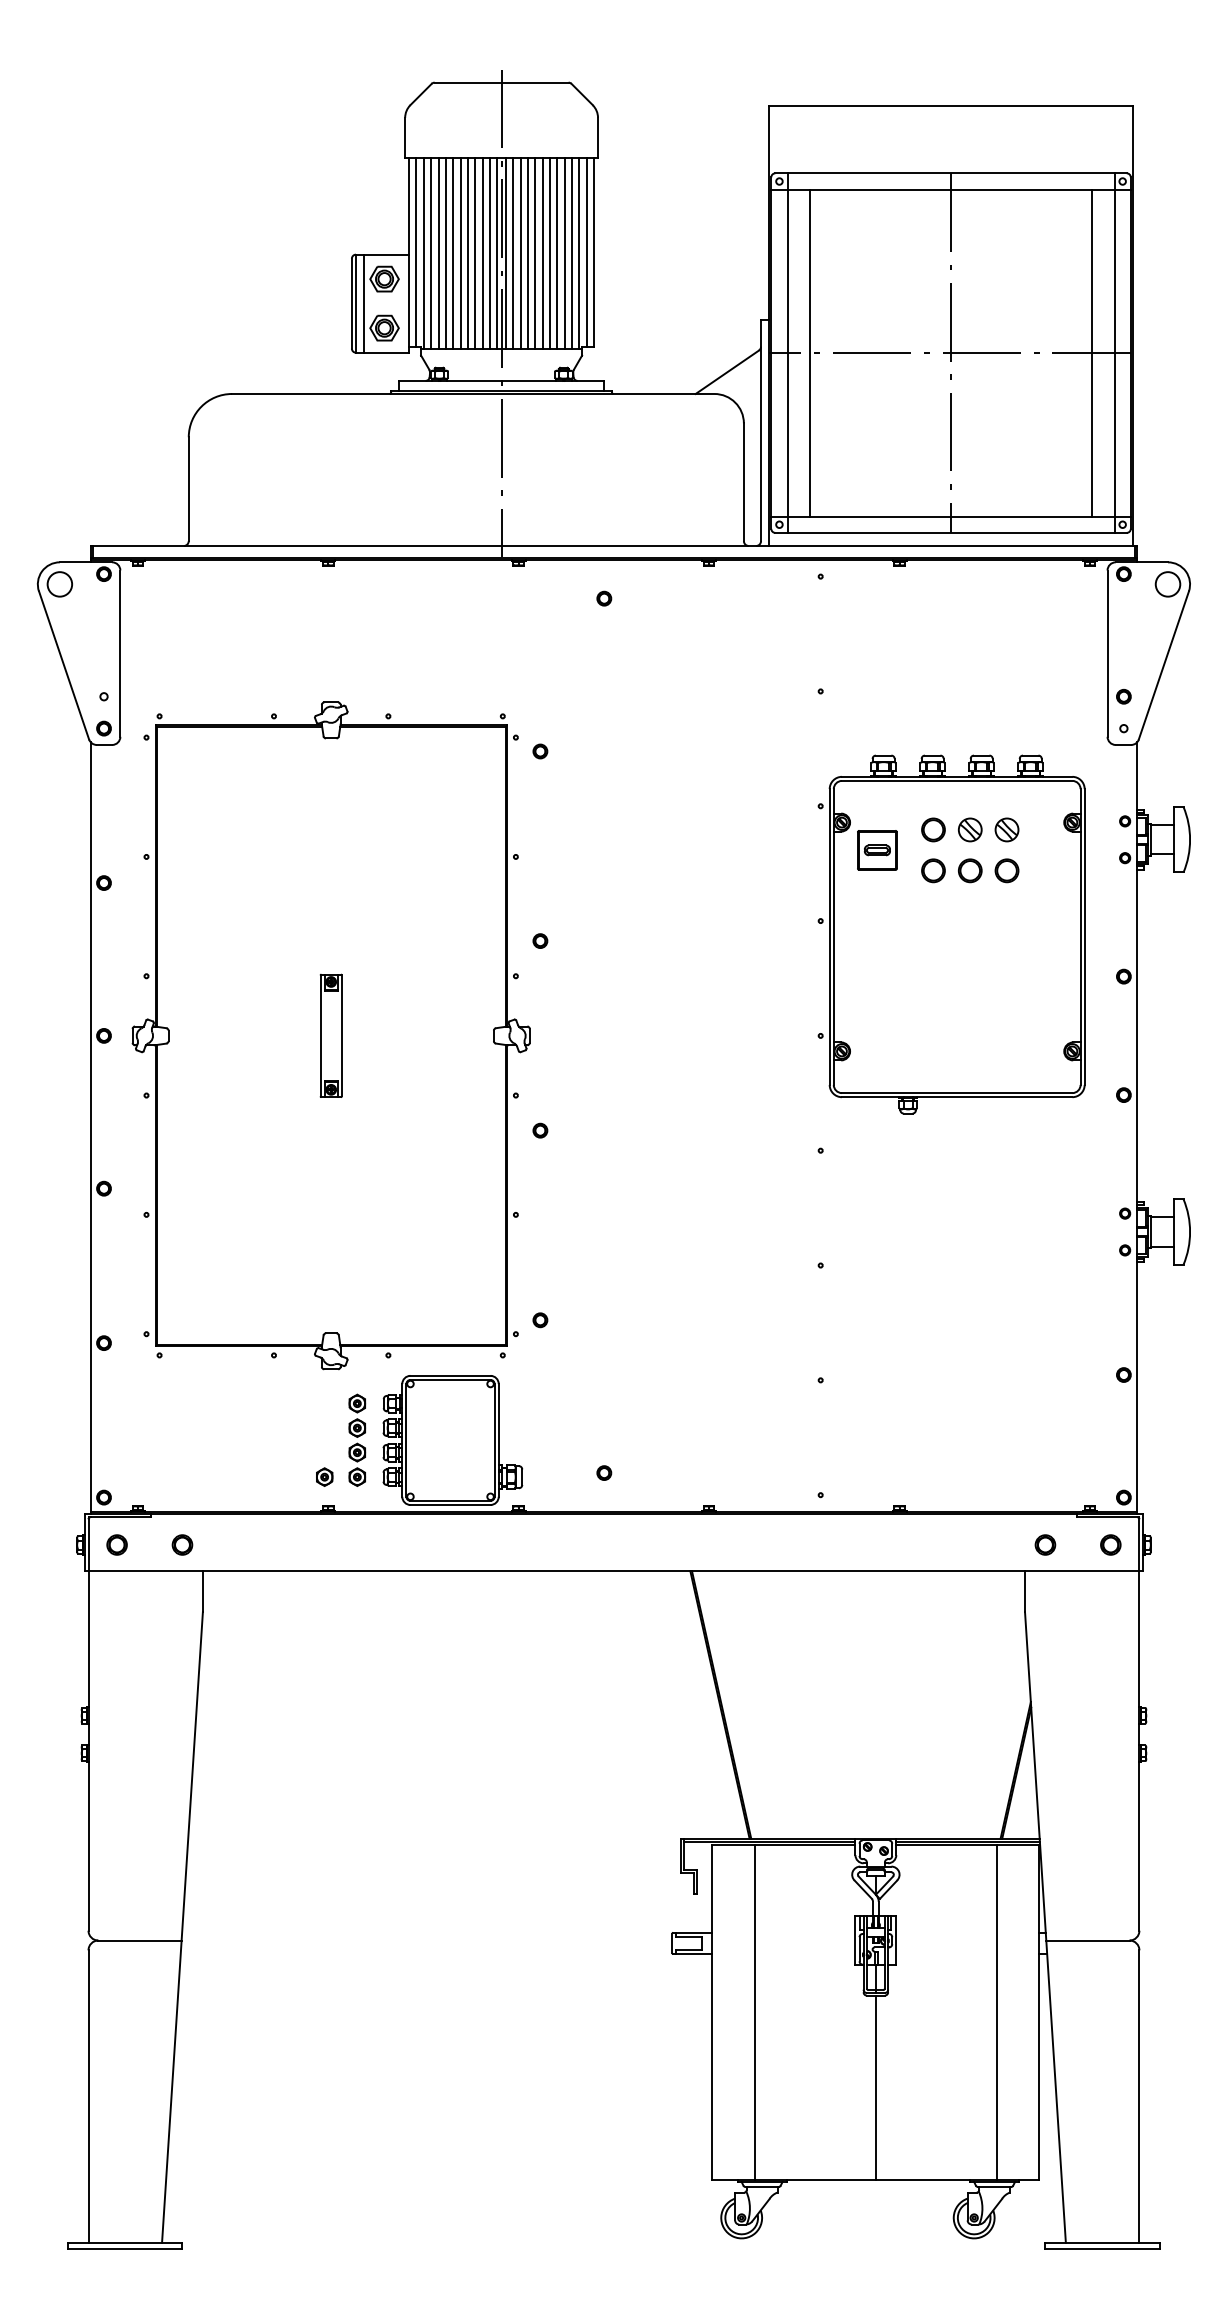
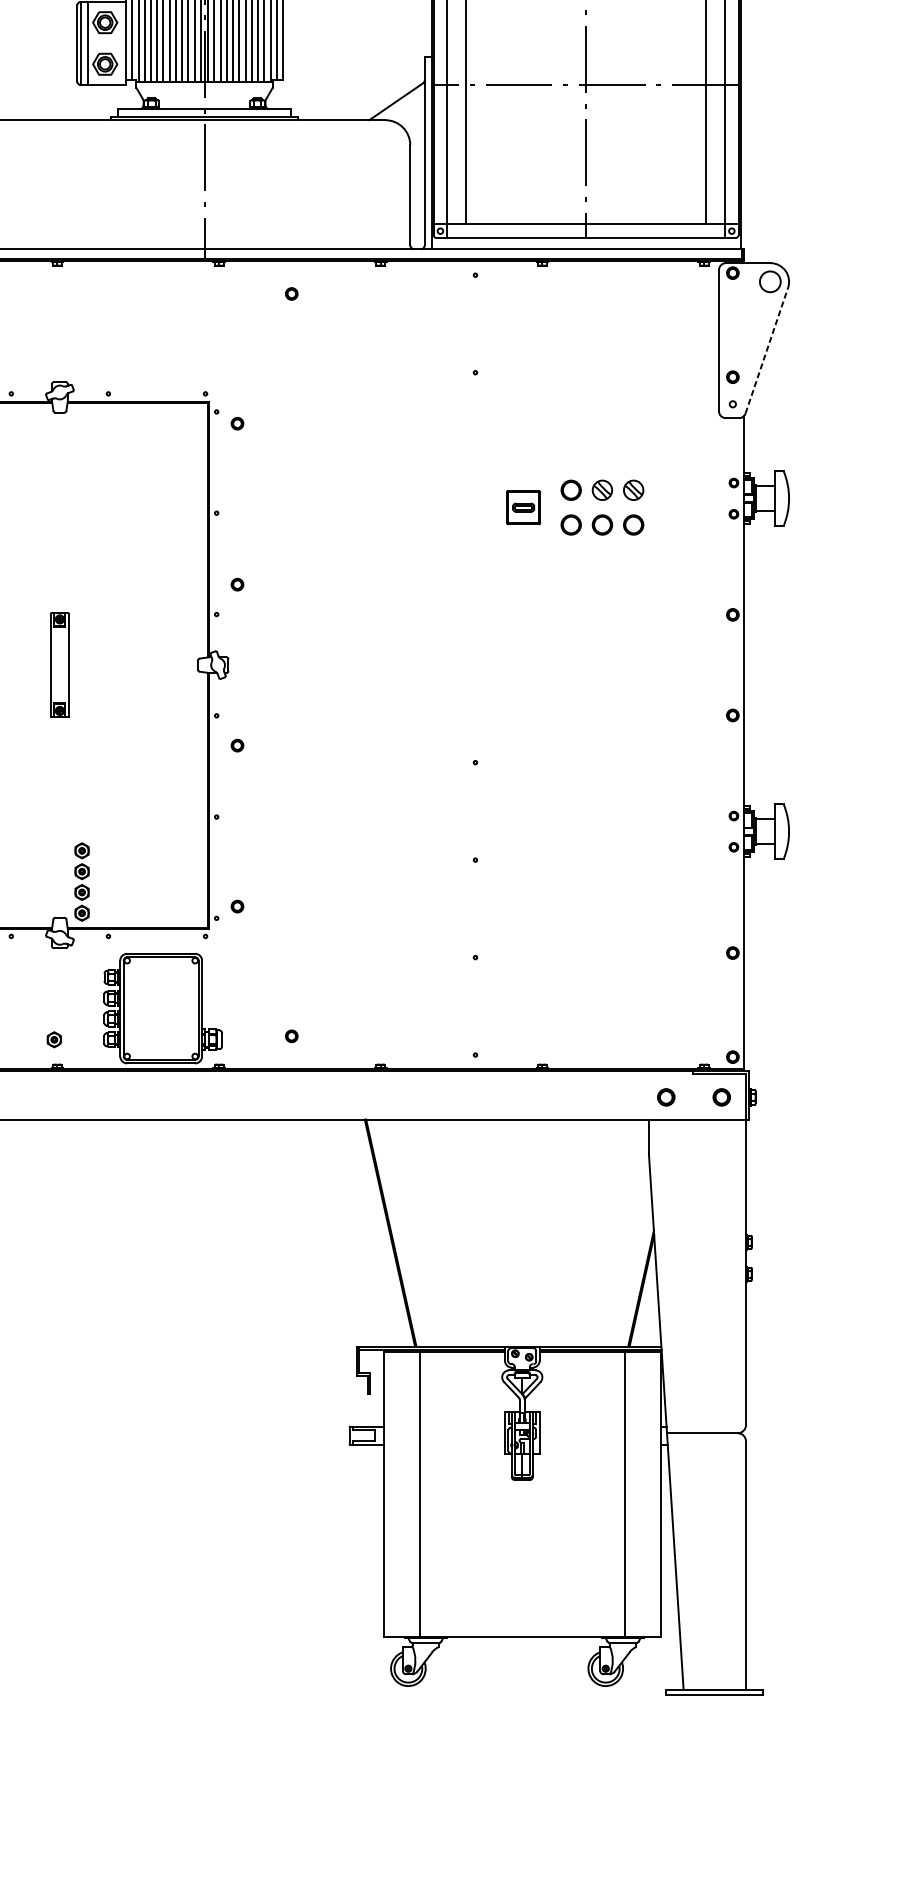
line: (1164, 664) -> (767, 349), solid -> dashed
part: (951, 934) -> (586, 579), removed
part: (357, 1439) -> (82, 881), moved
line: (875, 2087) -> (521, 1557), removed

